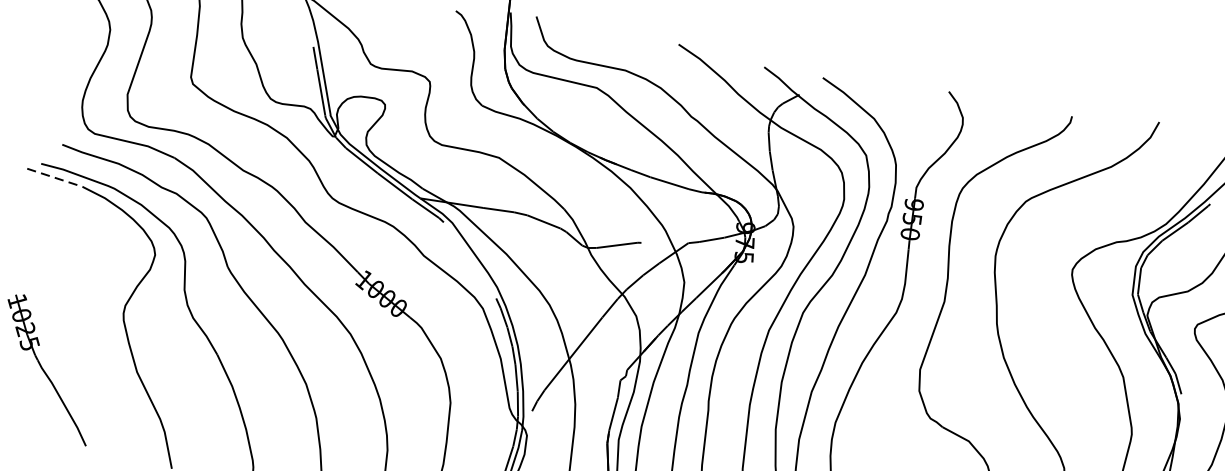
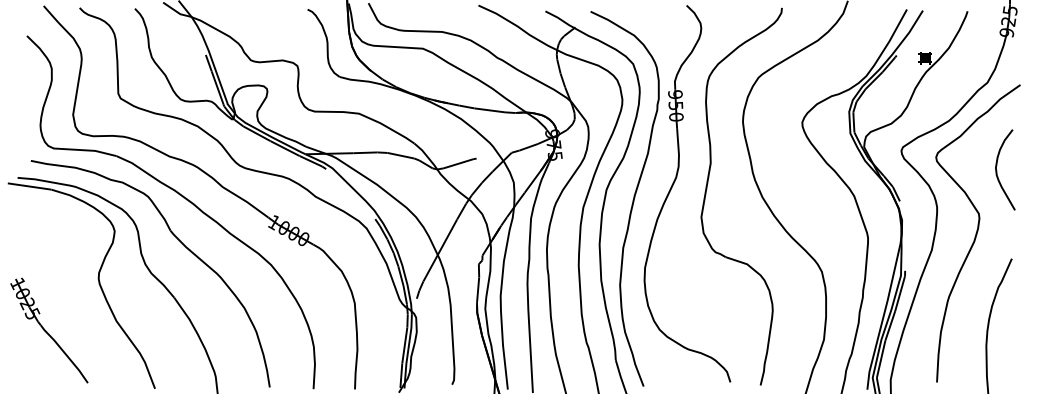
line: (55, 177) -> (30, 186), dashed -> solid

